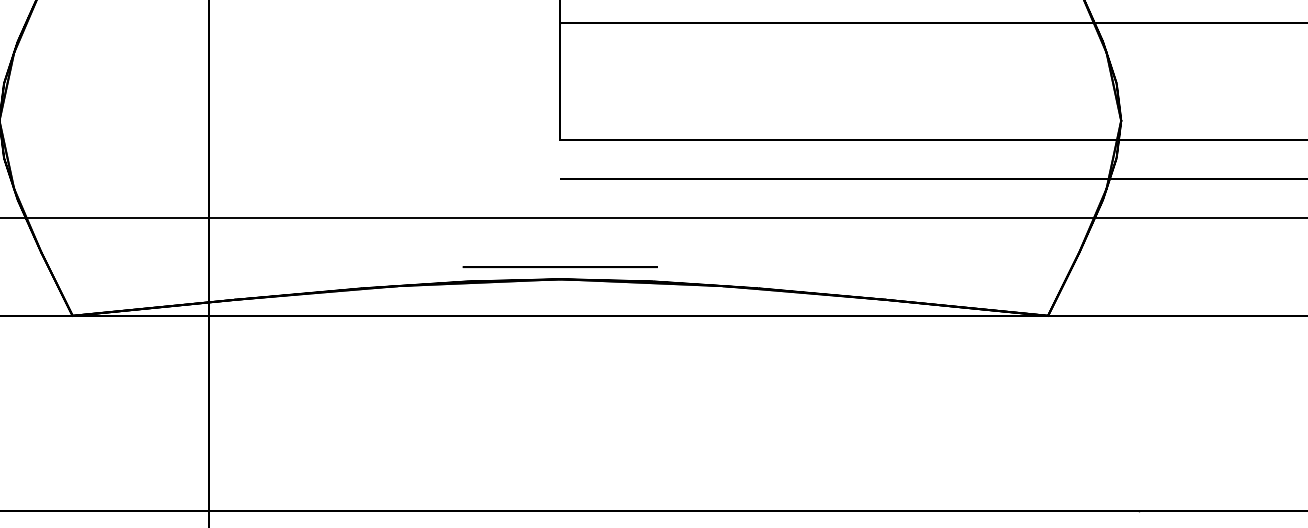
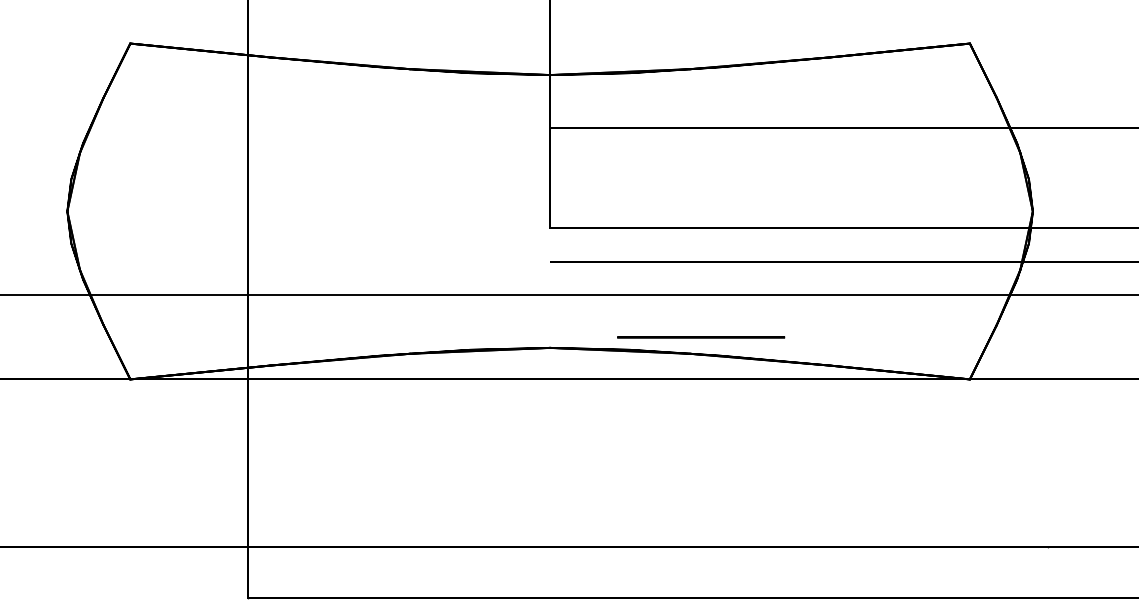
circle: (560, 267) -> (701, 337), moved

